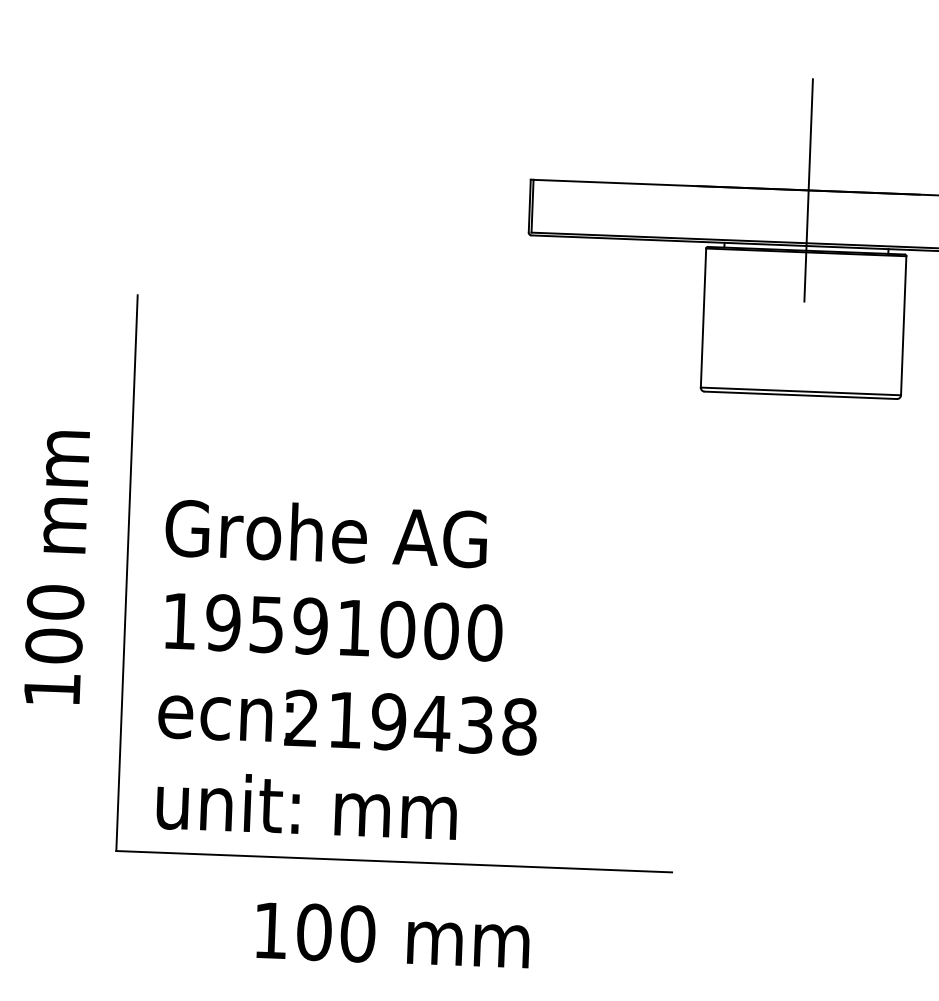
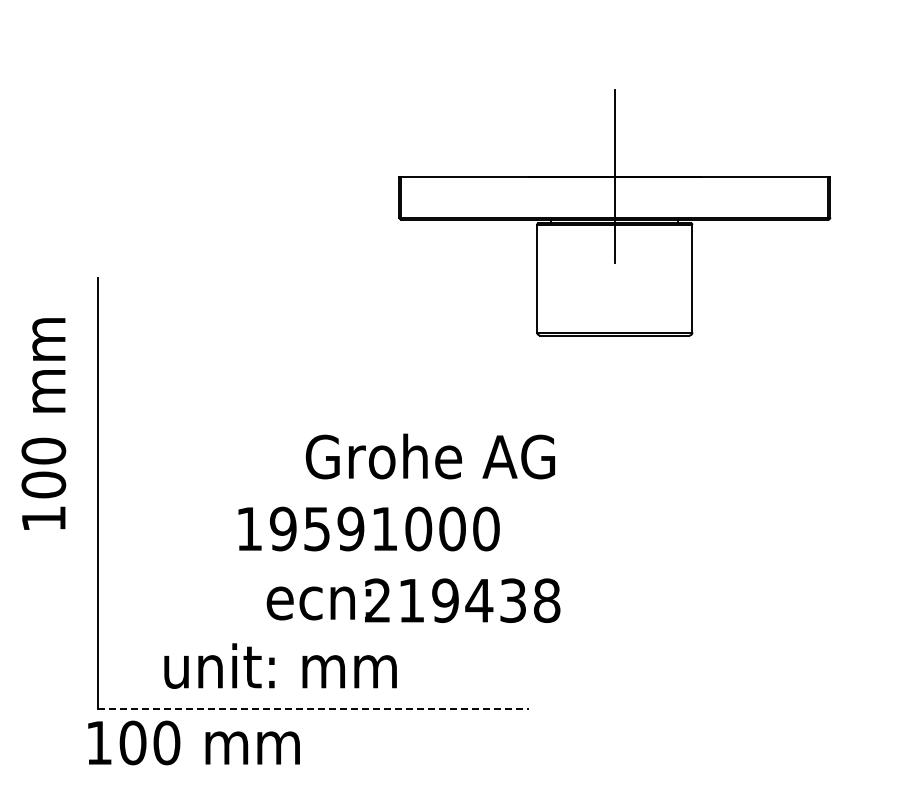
text: (325, 533) -> (429, 456), moved
text: (56, 566) -> (43, 423), moved
text: (333, 626) -> (368, 528), moved
text: (347, 719) -> (413, 600), moved
text: (306, 804) -> (280, 665), moved
line: (393, 861) -> (313, 708), solid -> dashed
text: (392, 934) -> (193, 742), moved

